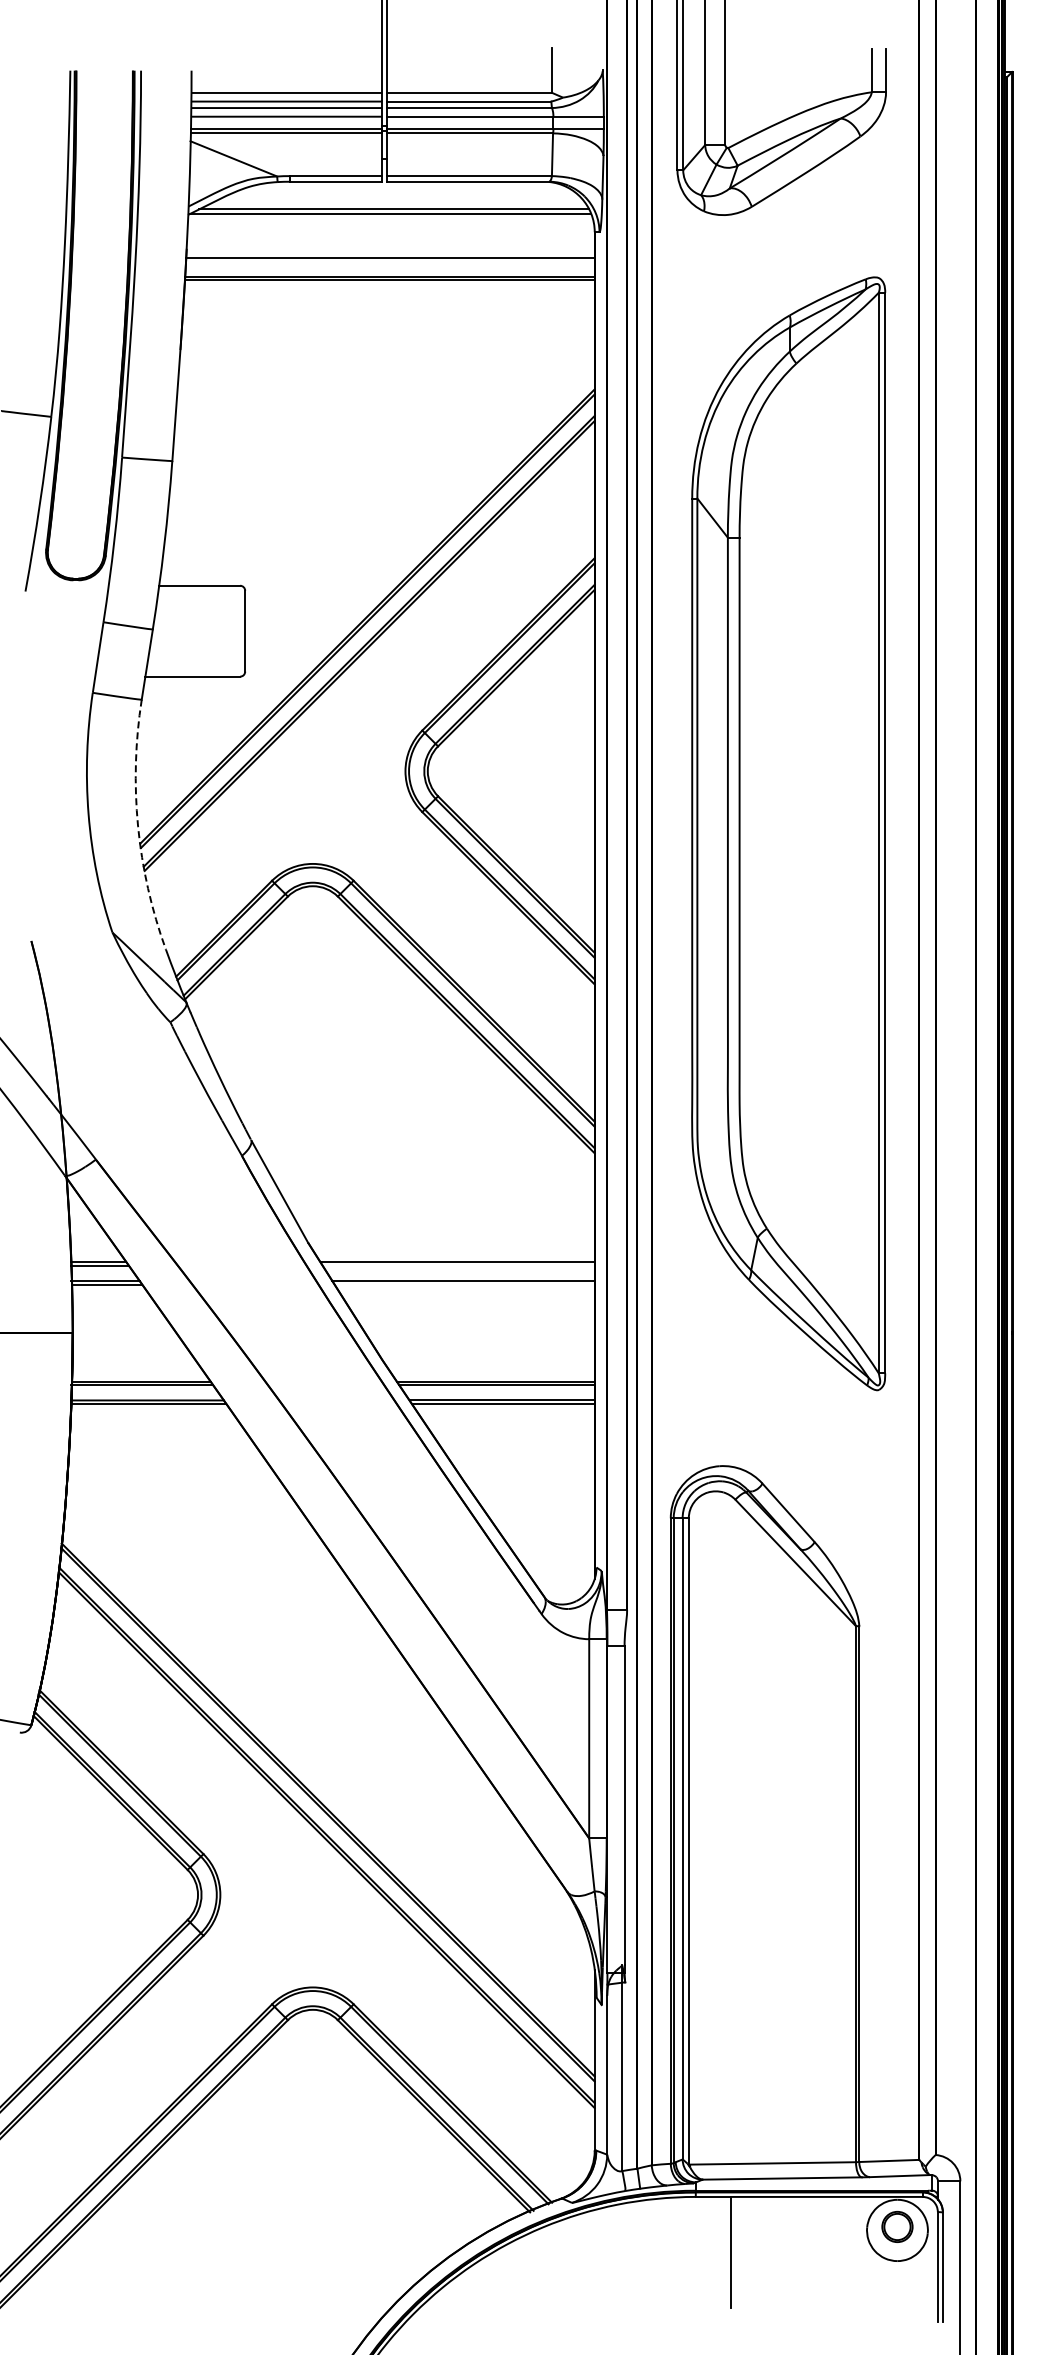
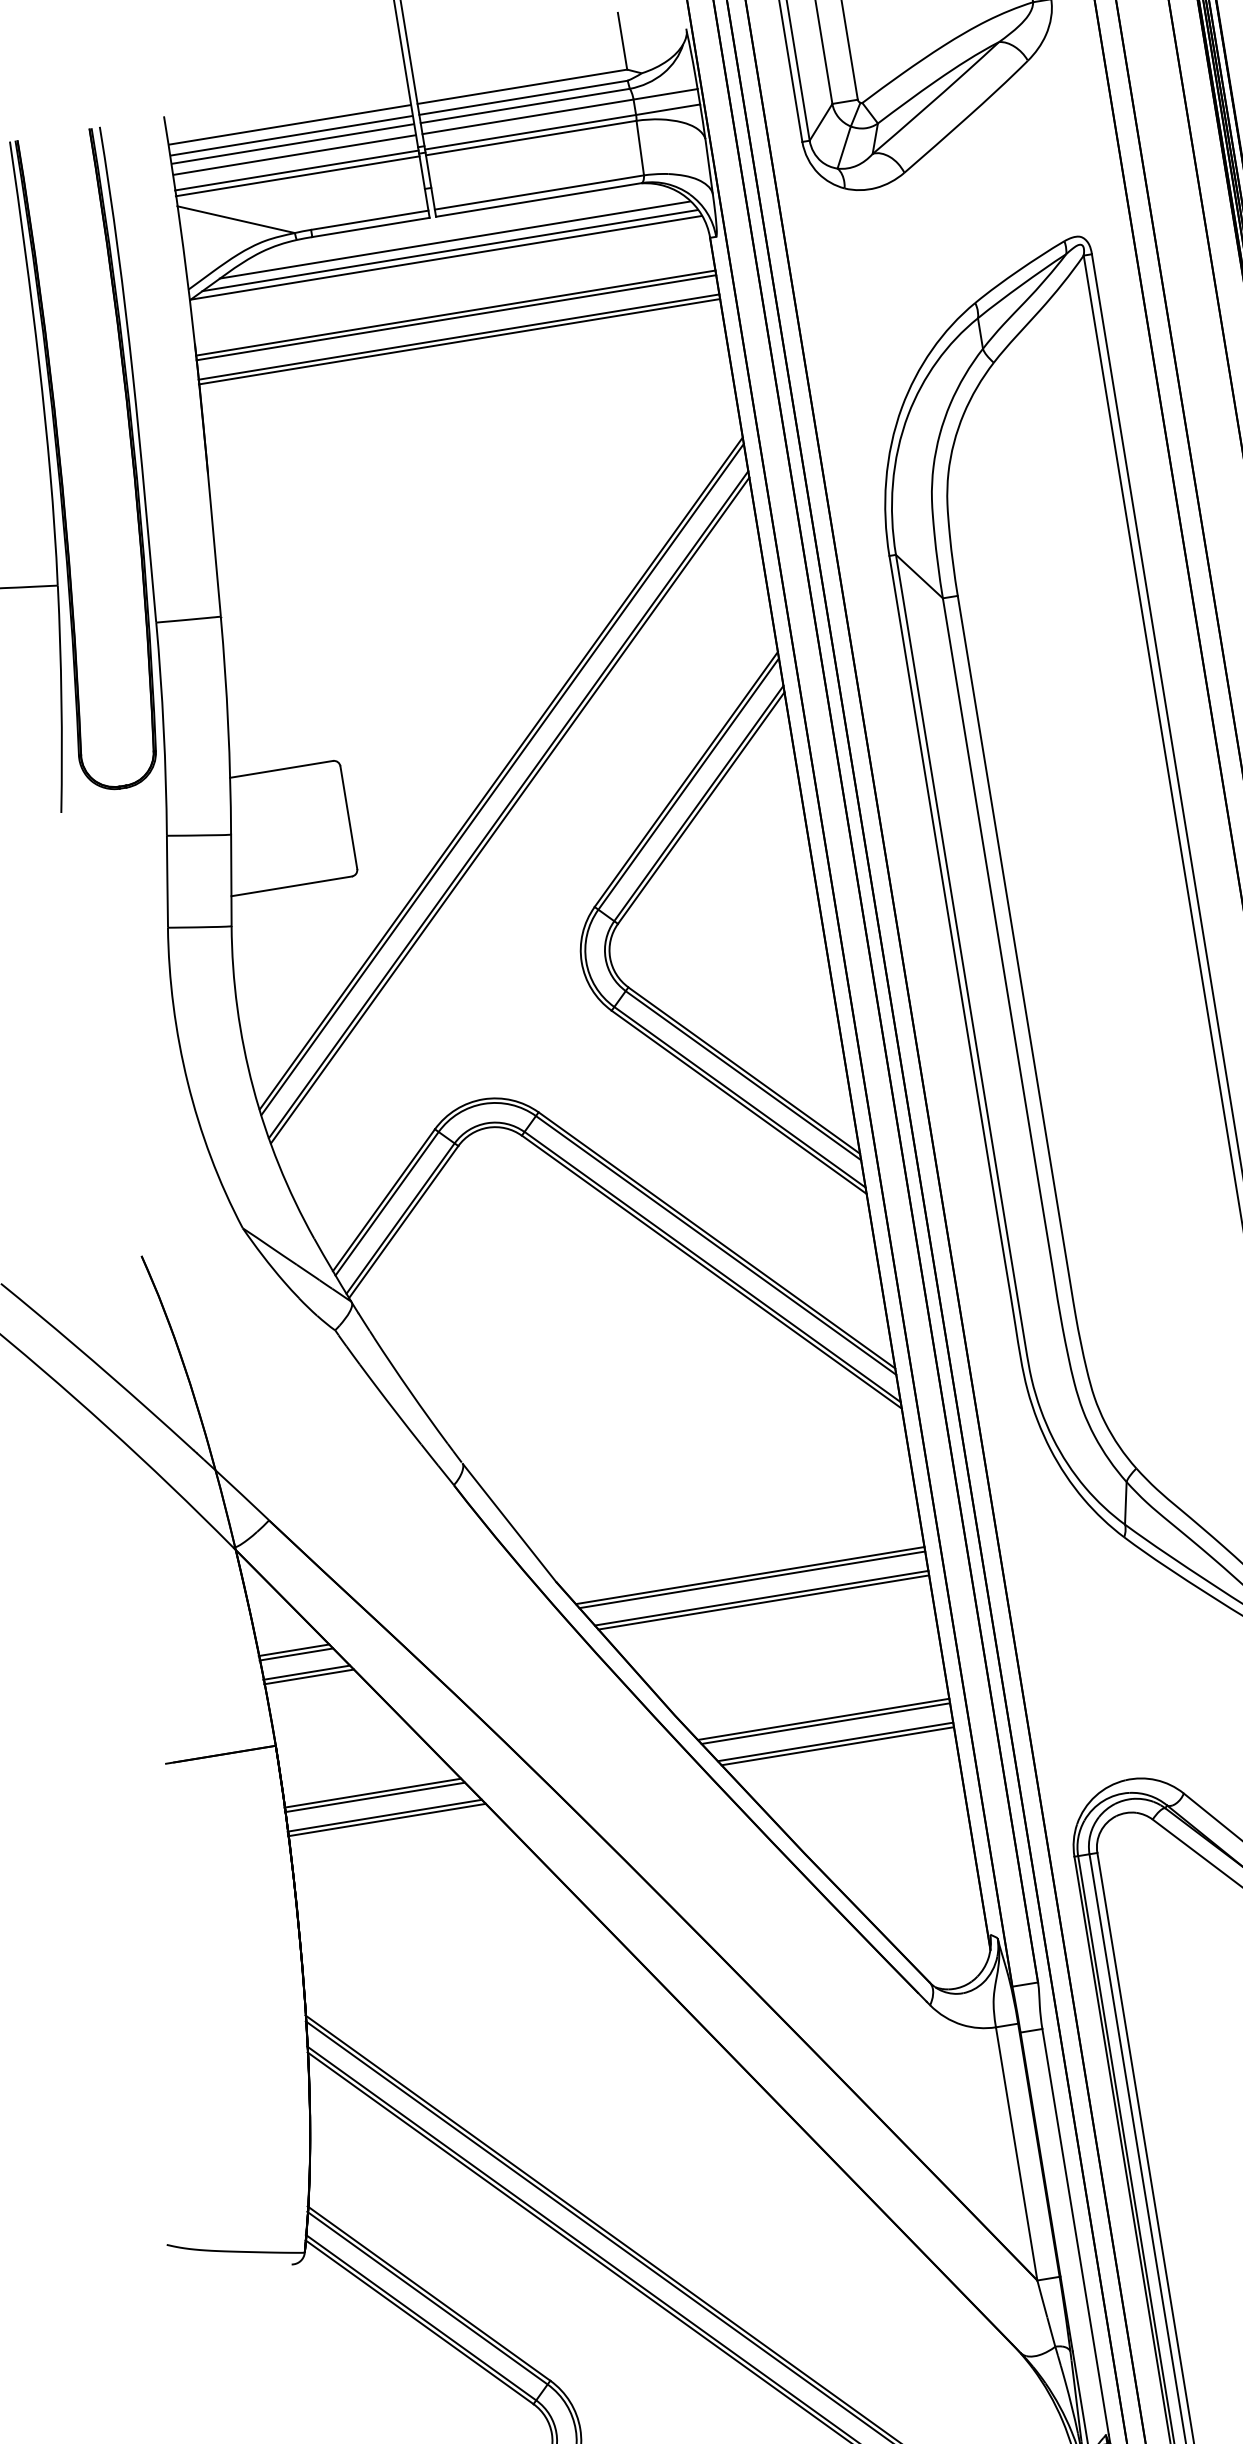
line: (398, 201) -> (454, 239), added
line: (389, 261) -> (455, 317), added
arc: (138, 826) -> (253, 1088), dashed -> solid
line: (458, 1265) -> (751, 1579), added
line: (464, 1284) -> (763, 1602), added

